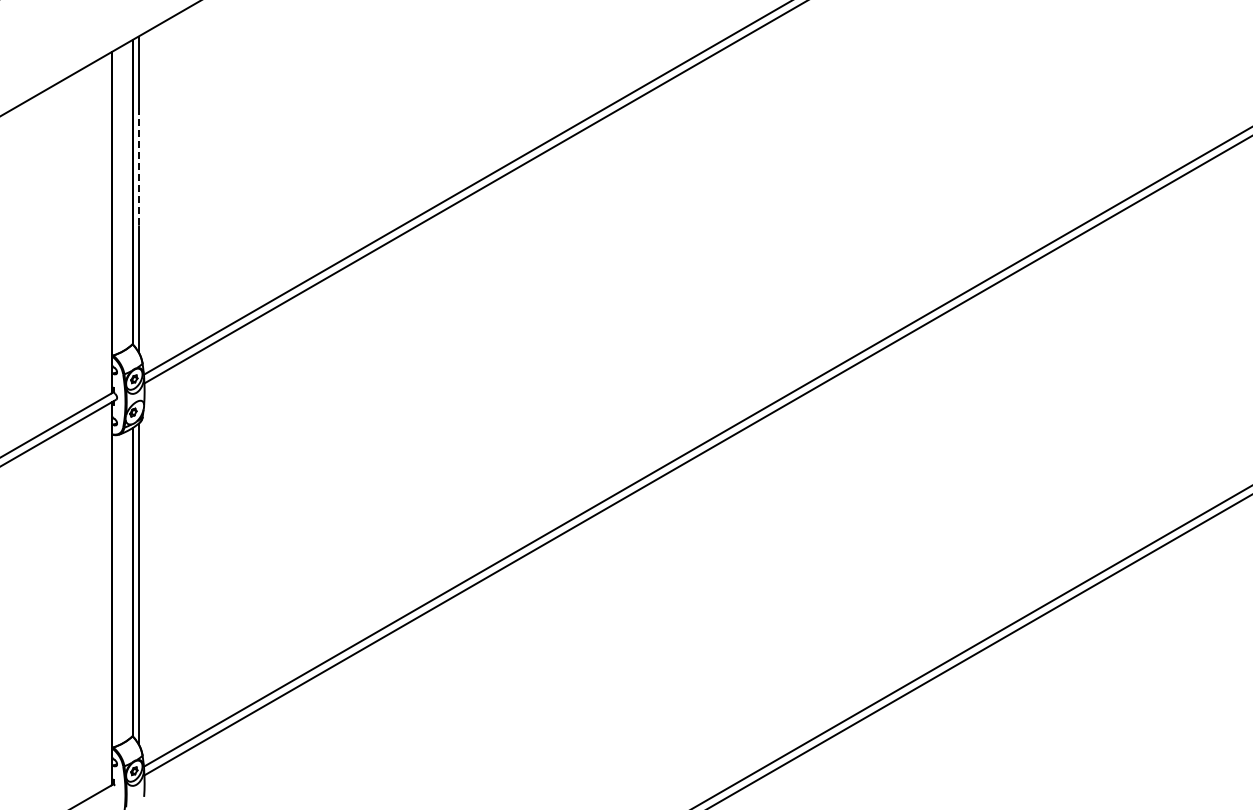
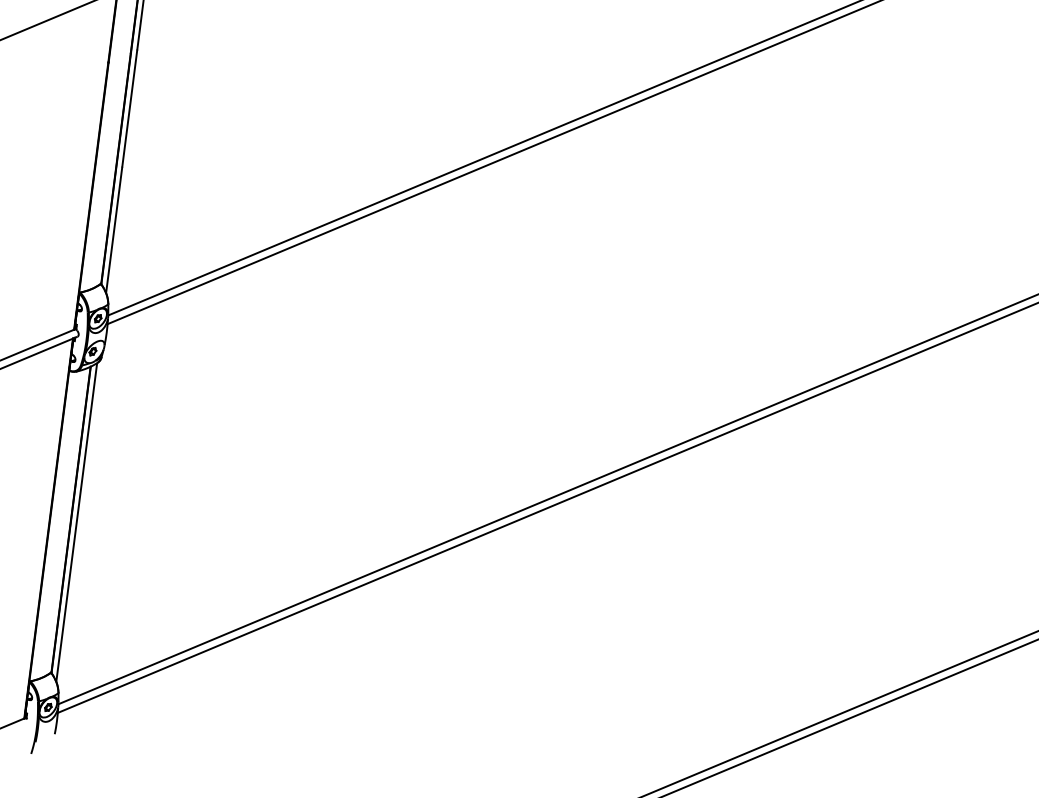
line: (139, 166) -> (130, 108), dashed -> solid

